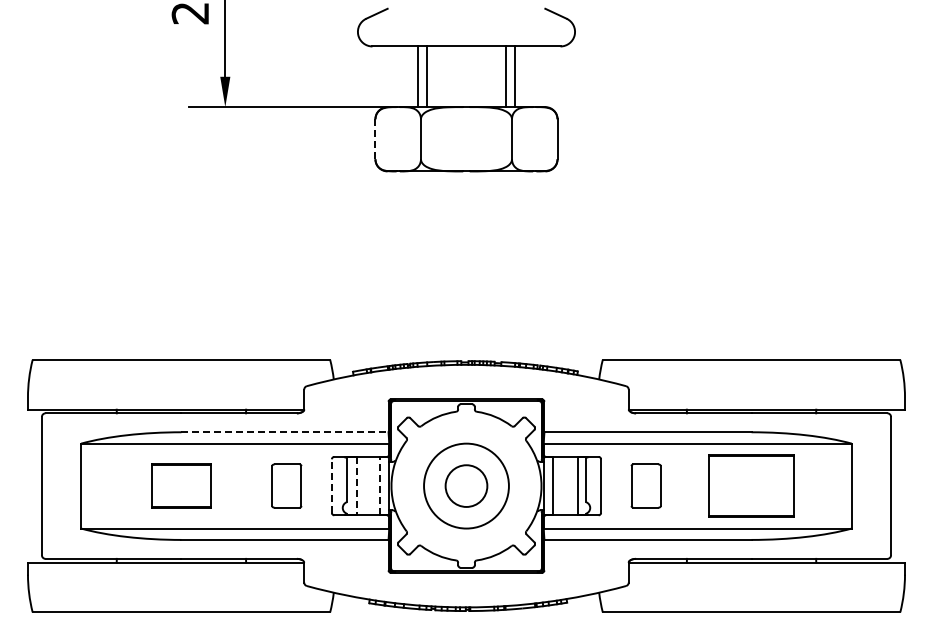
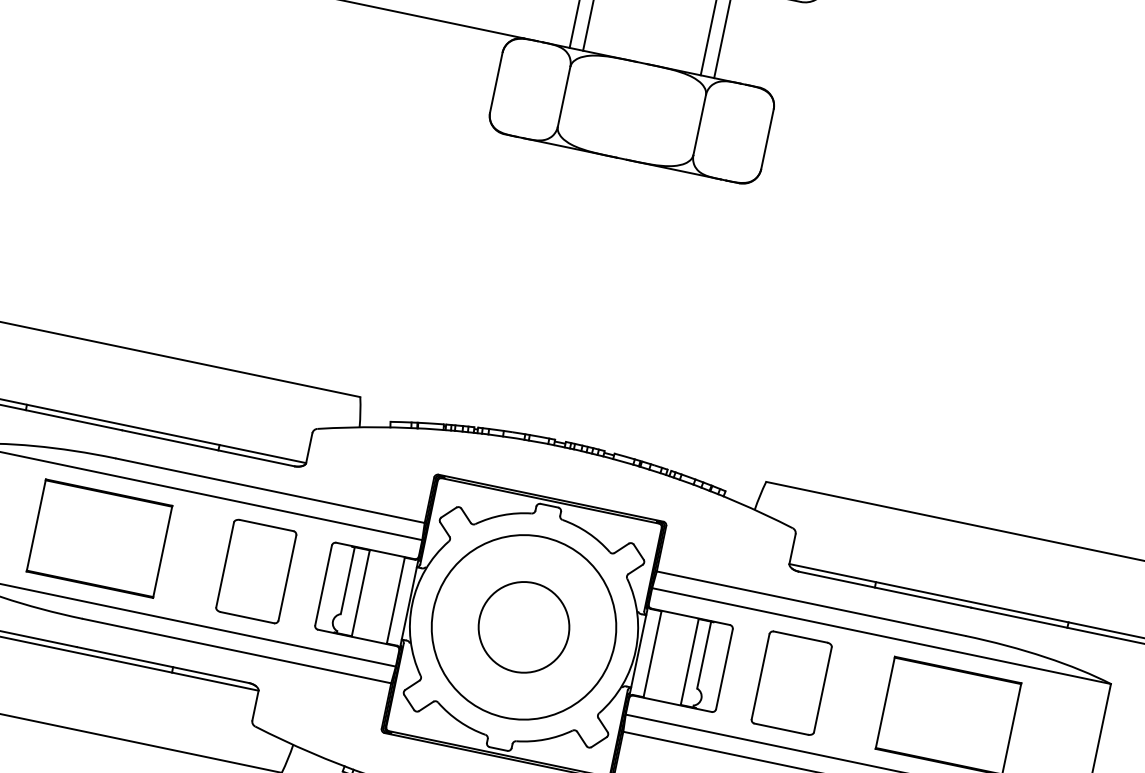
line: (375, 138) -> (496, 81), dashed -> solid
line: (285, 432) -> (271, 491), dashed -> solid
part: (181, 485) -> (99, 537), size x1.43
part: (286, 485) -> (256, 570), size x1.43
circle: (466, 485) -> (524, 626), size x1.43
circle: (466, 485) -> (524, 626), size x1.43
part: (645, 485) -> (790, 682), size x1.43
line: (331, 486) -> (322, 585), dashed -> solid
line: (356, 486) -> (360, 593), dashed -> solid
line: (380, 486) -> (395, 601), dashed -> solid

